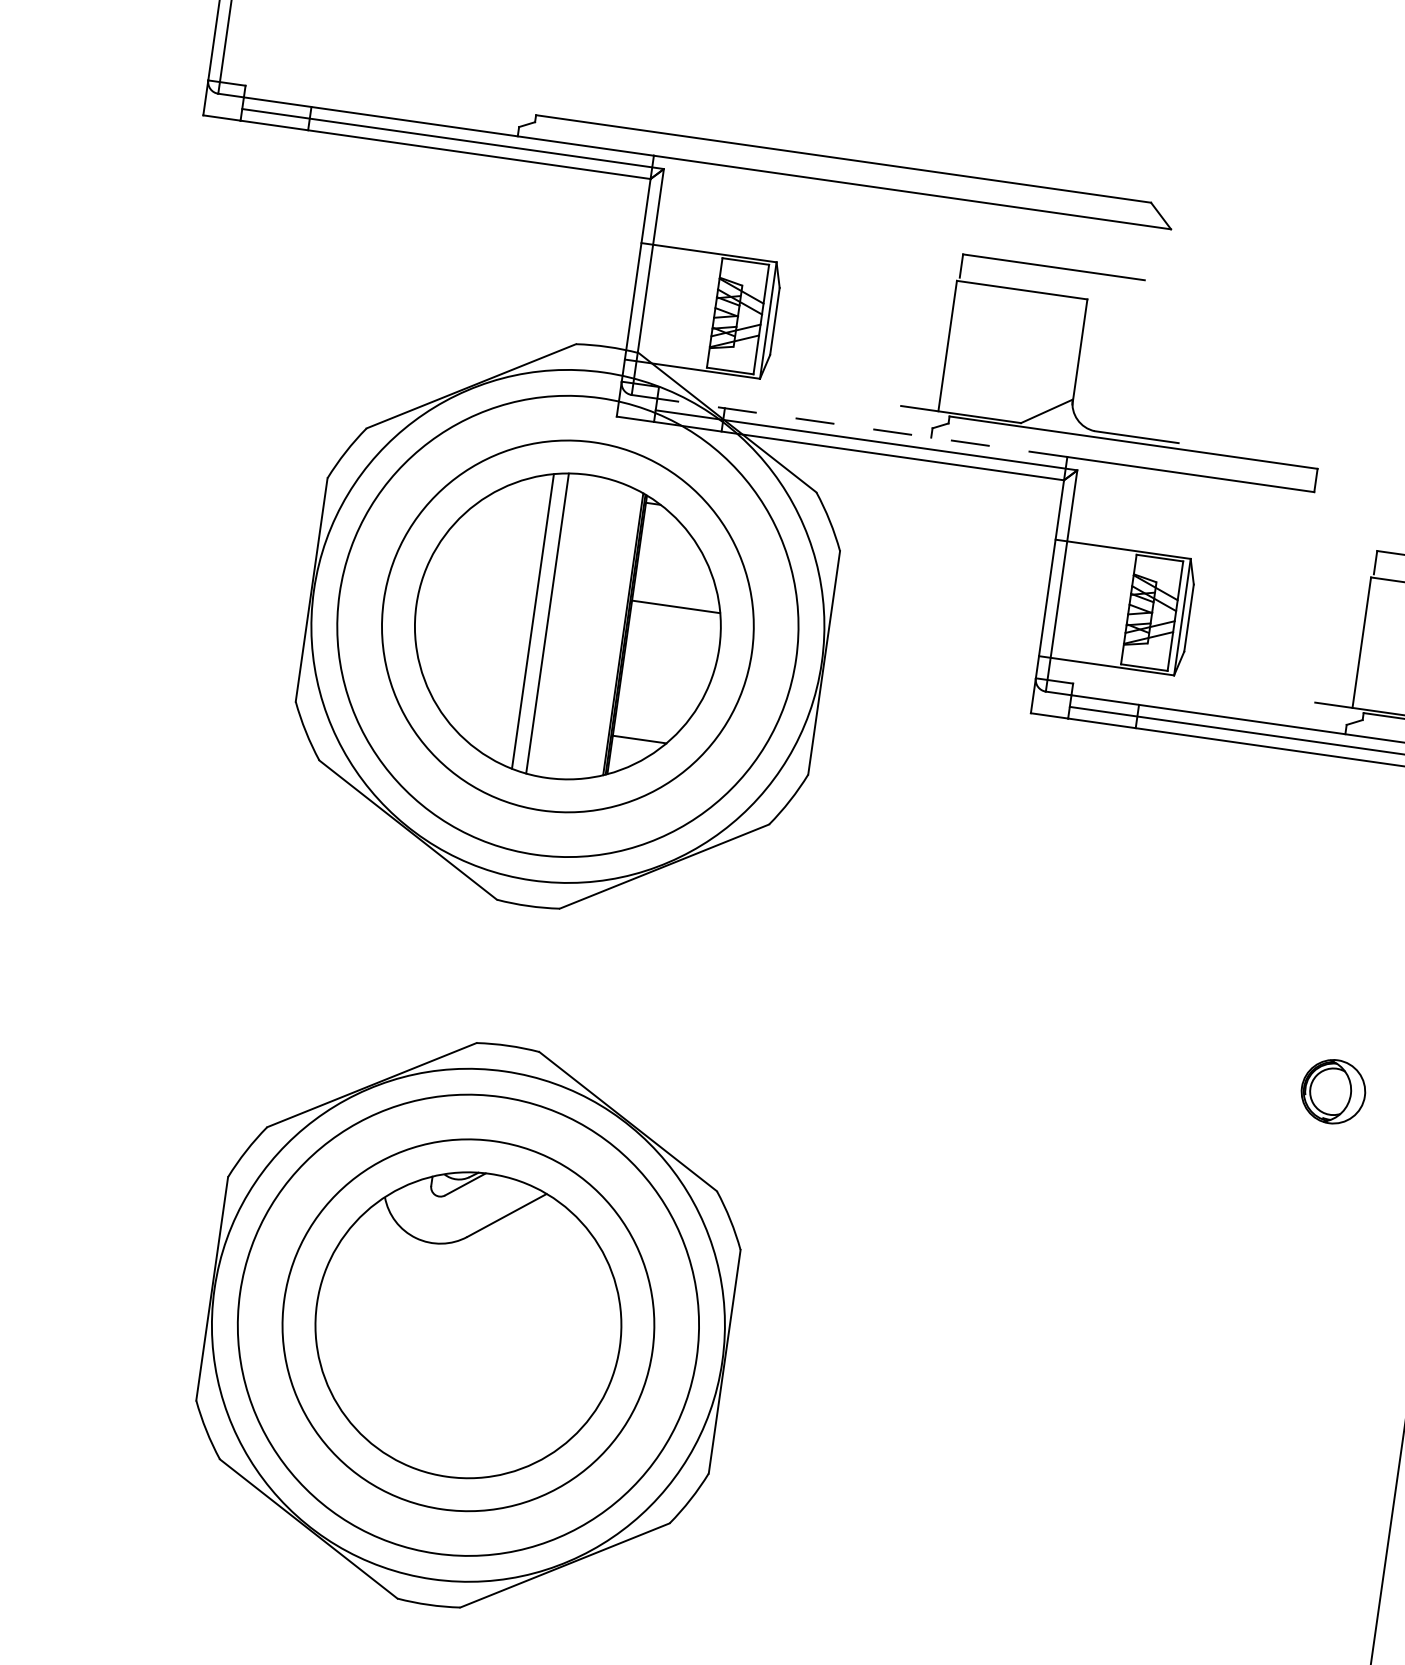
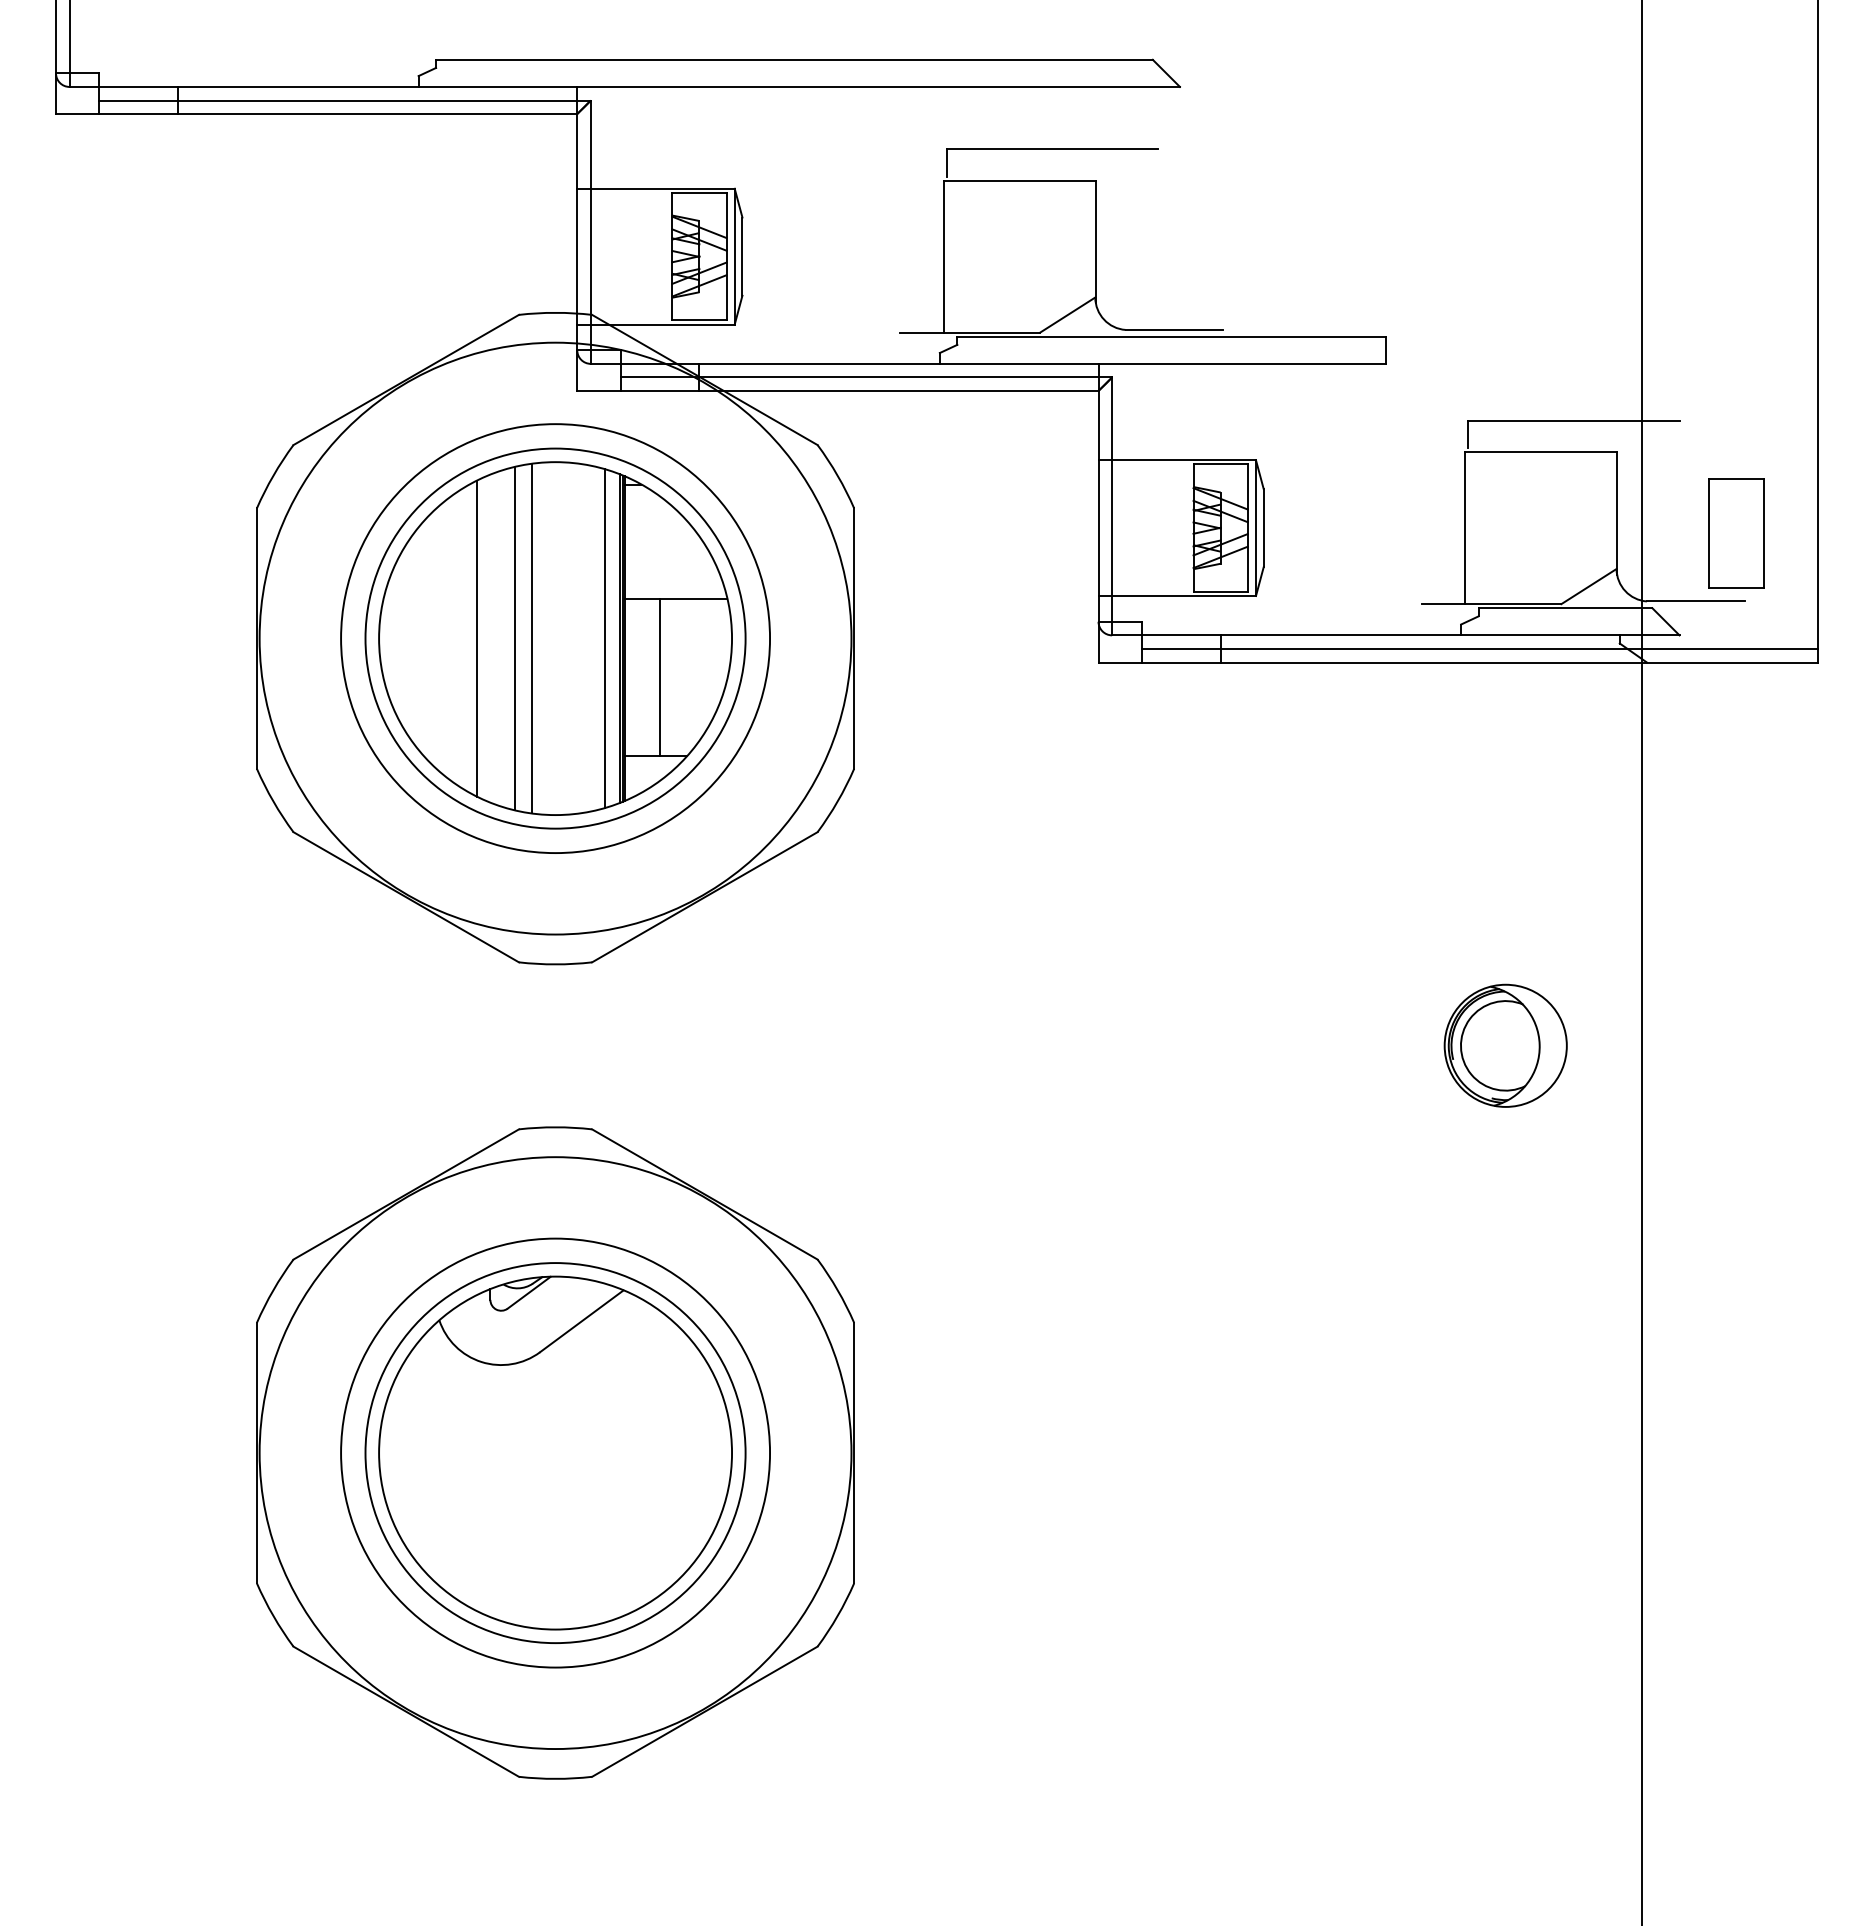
line: (862, 427) -> (859, 363), dashed -> solid
line: (500, 616) -> (476, 638), added
circle: (567, 626) -> (555, 638), size x0.71
line: (609, 632) -> (604, 638), added
line: (652, 672) -> (659, 677), added
part: (1333, 1091) -> (1505, 1045), size x1.67
circle: (468, 1325) -> (555, 1453), size x0.71

